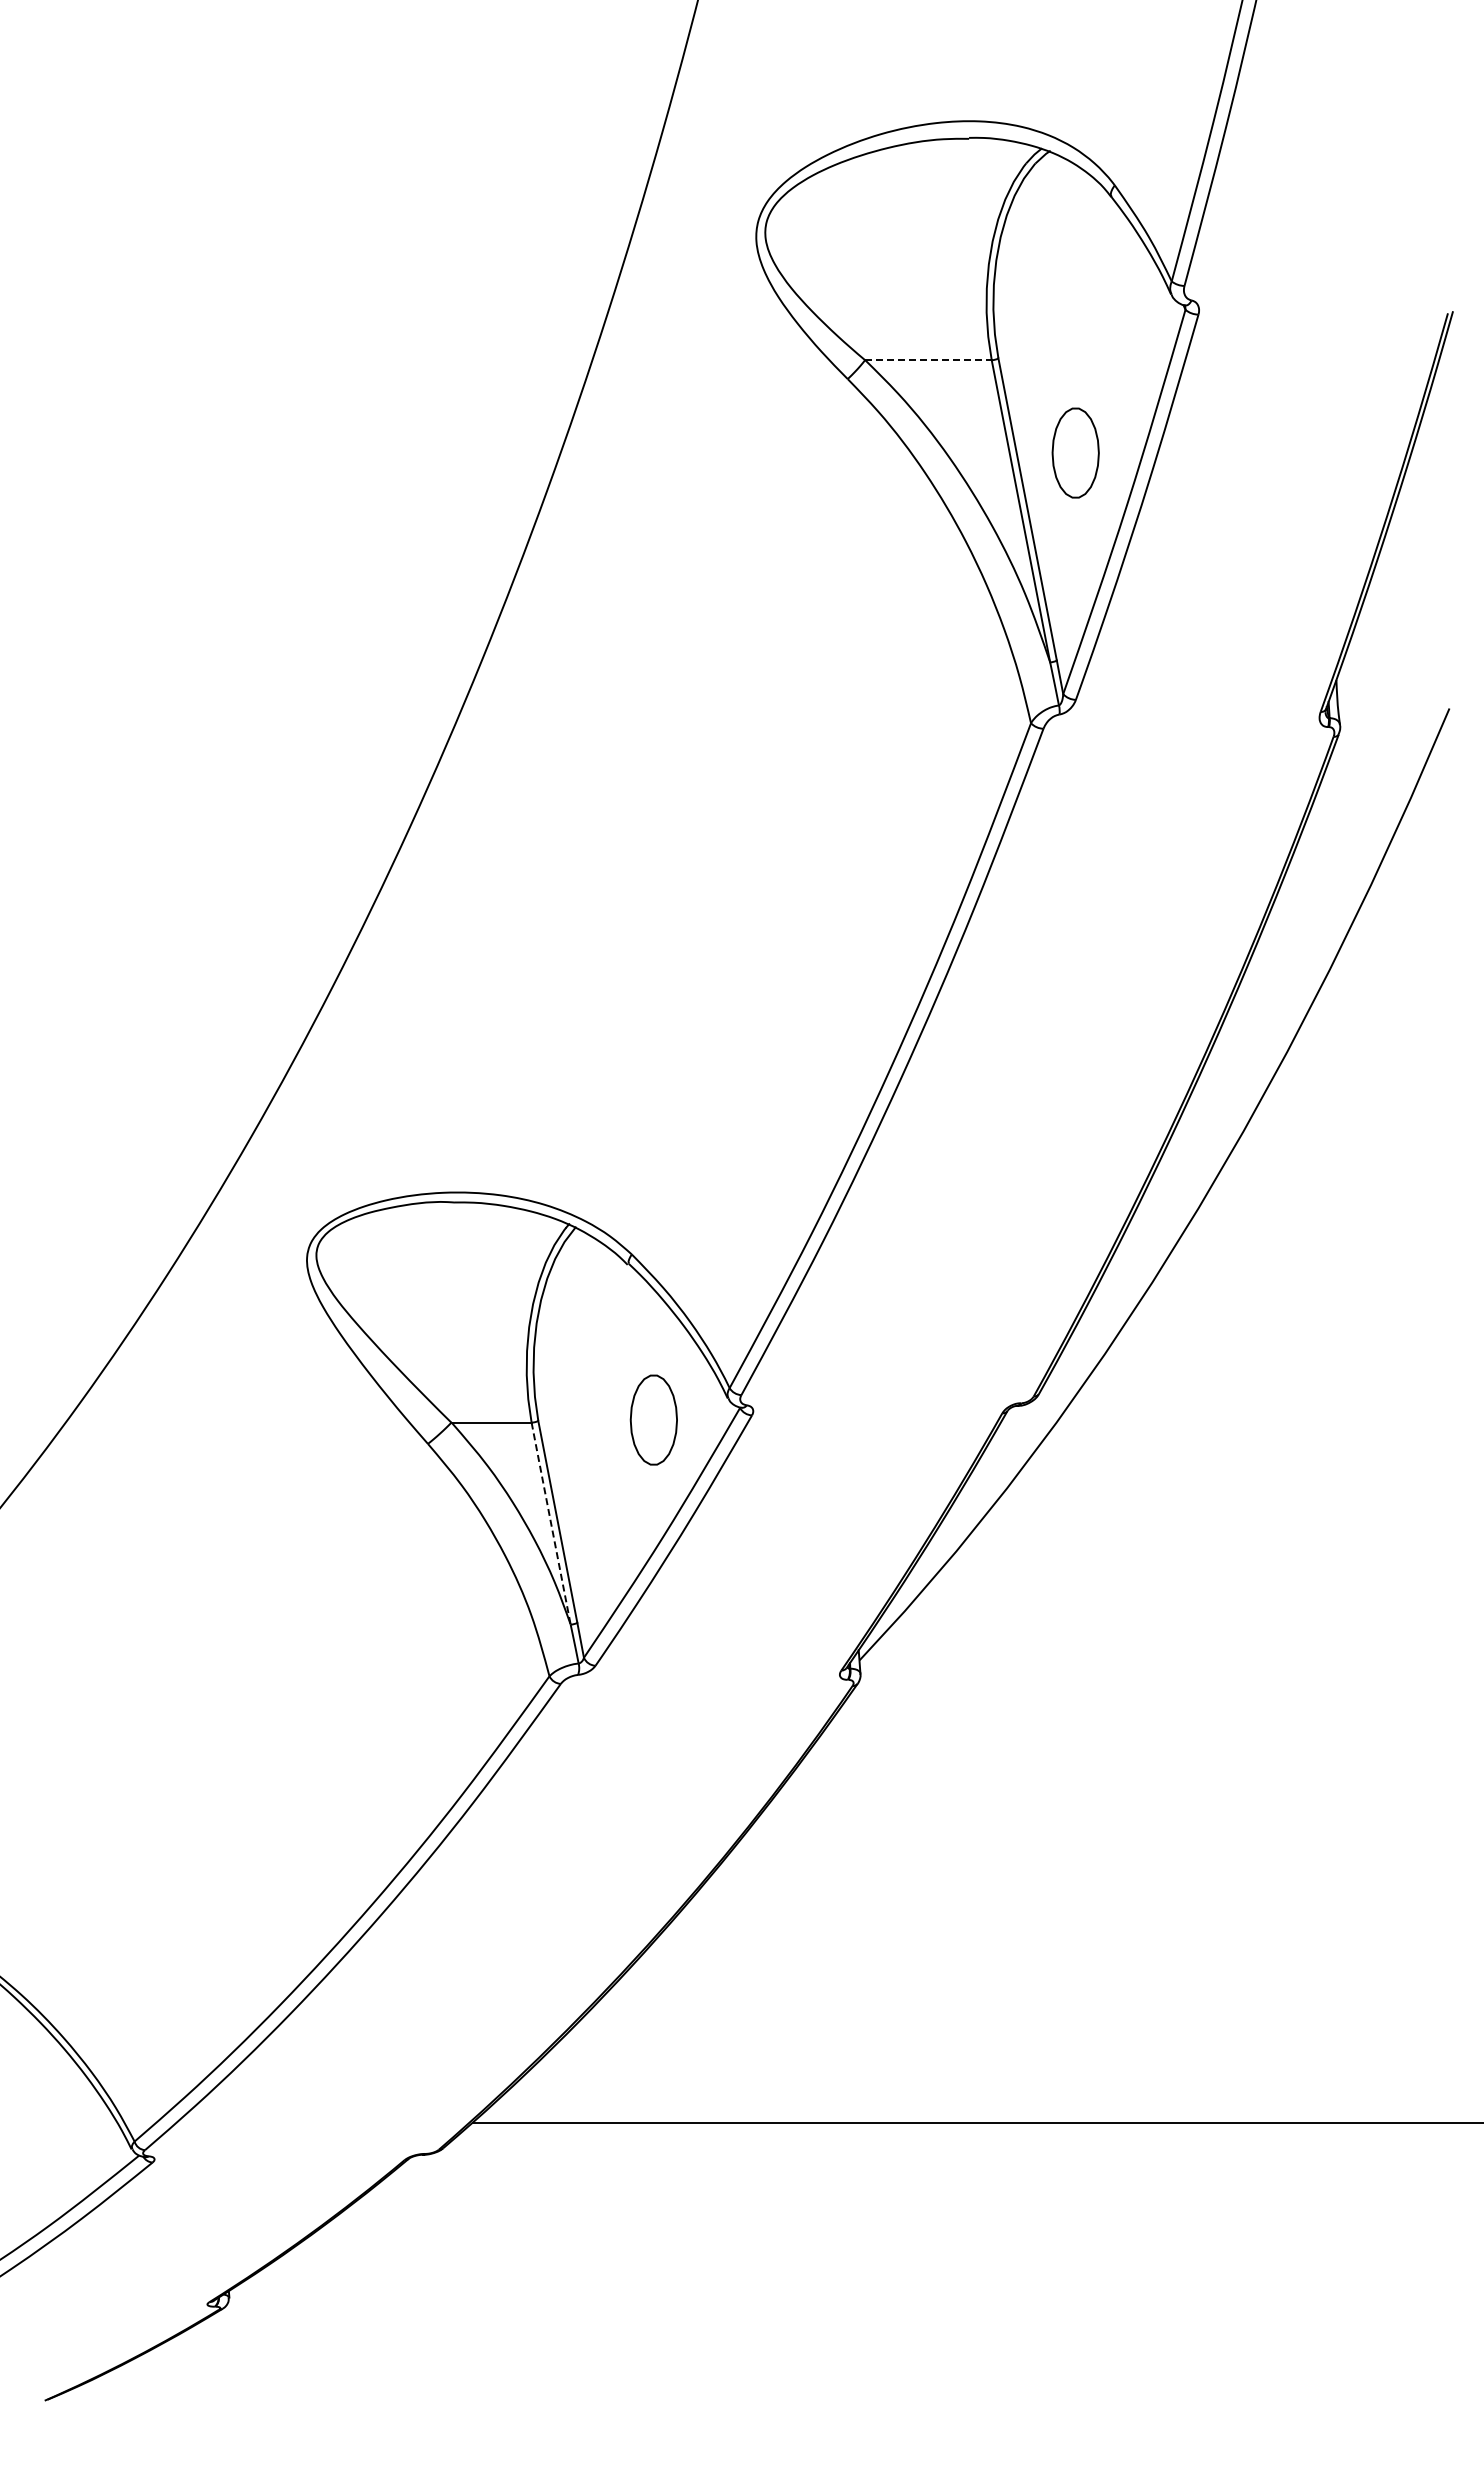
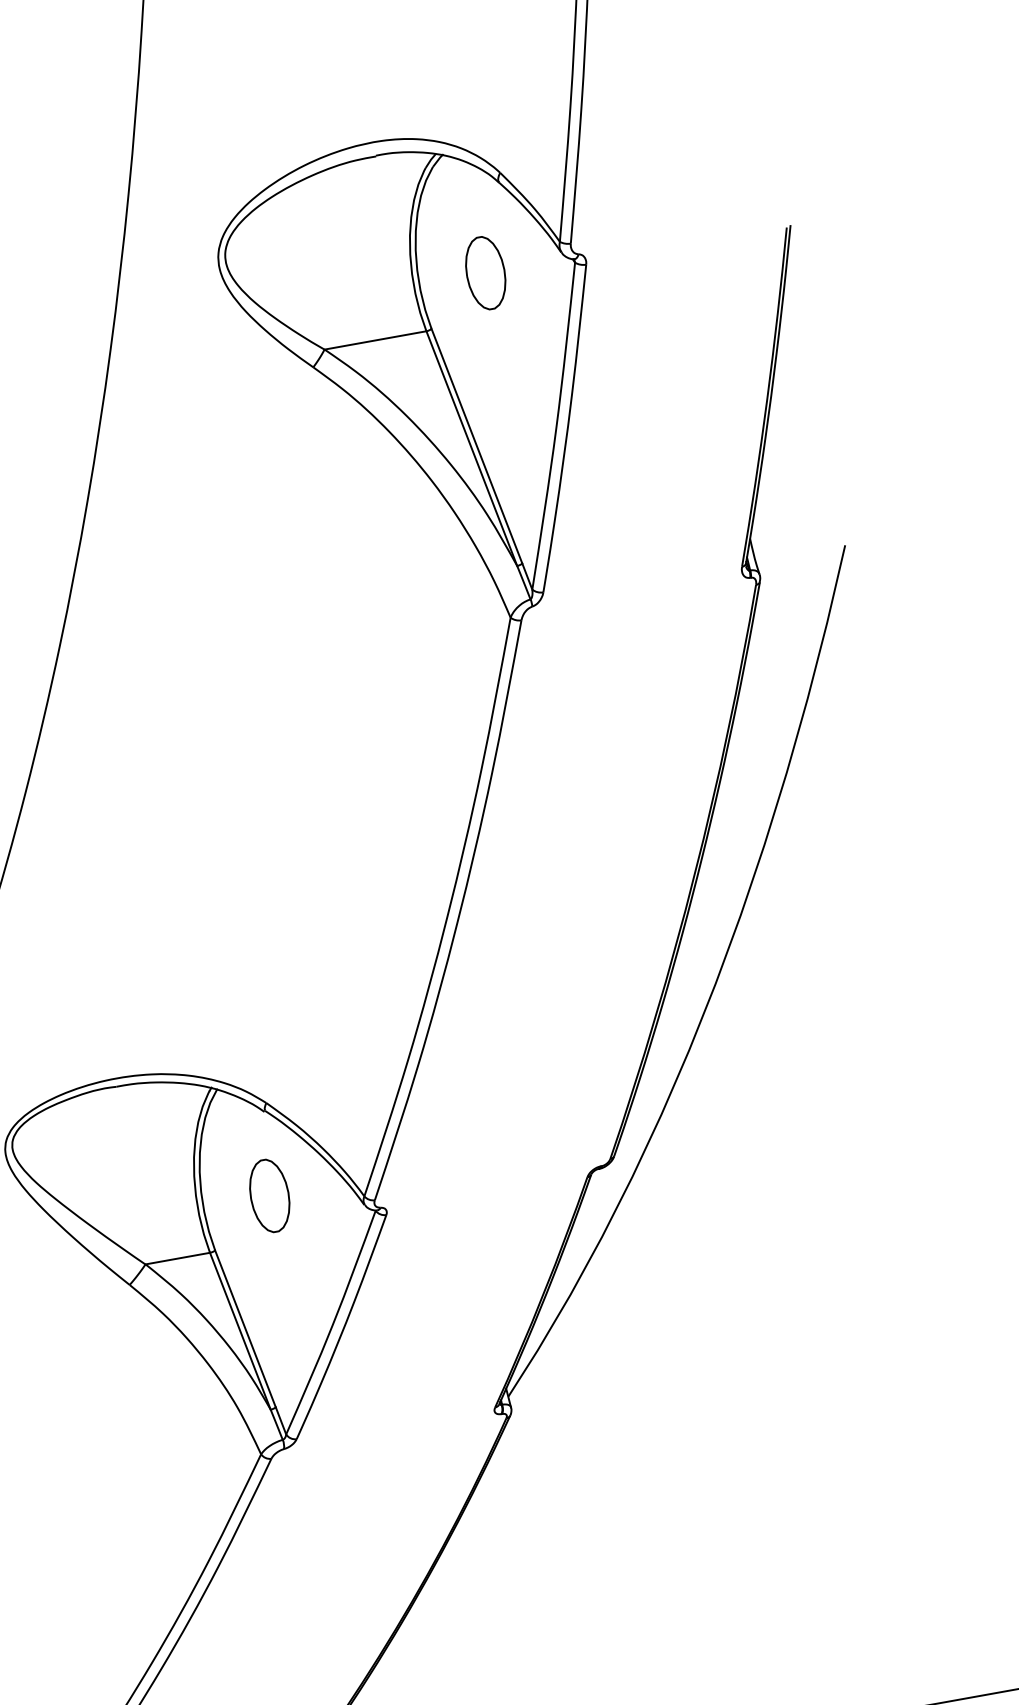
line: (928, 360) -> (375, 340), dashed -> solid
part: (1075, 452) -> (485, 272), moved
part: (653, 1419) -> (269, 1195), moved
line: (551, 1523) -> (240, 1331), dashed -> solid

